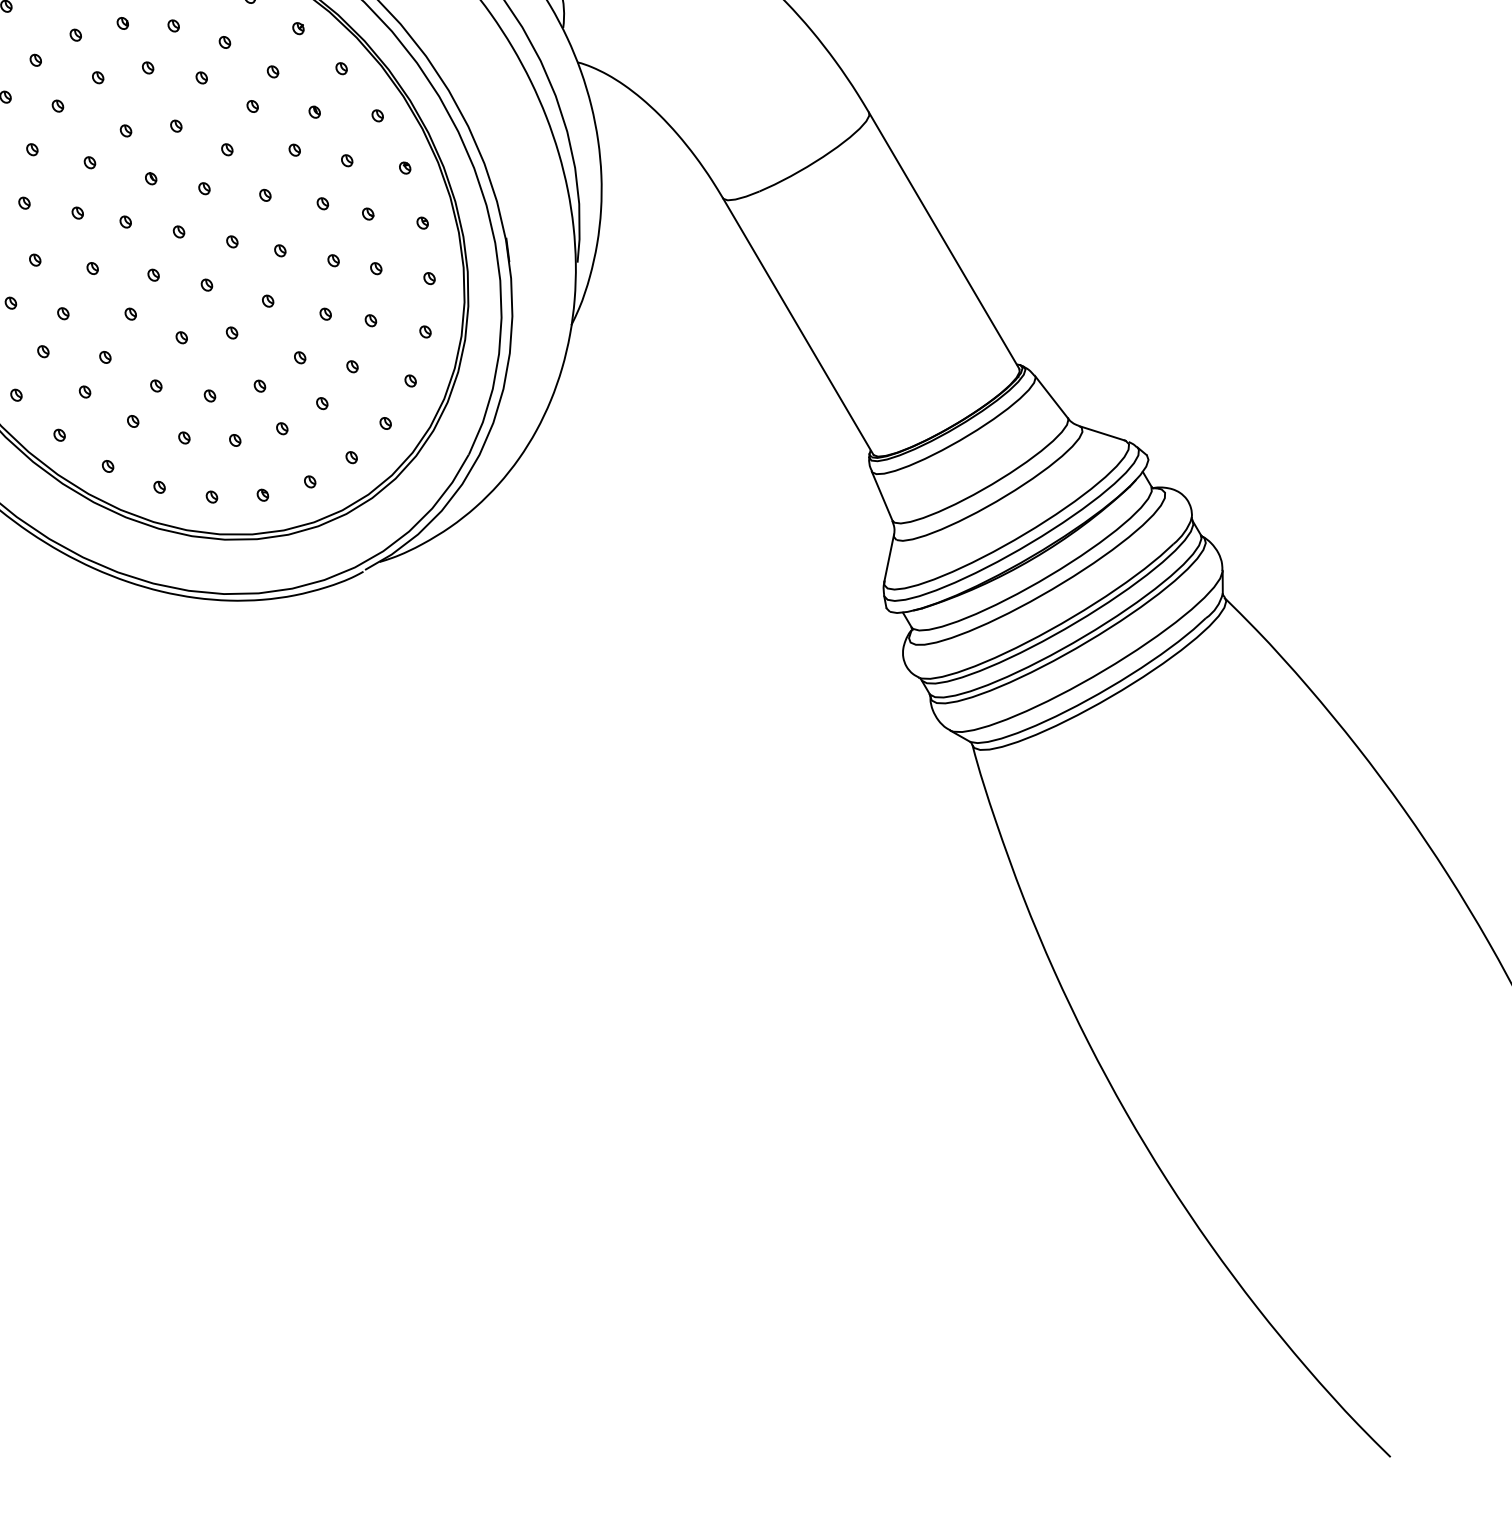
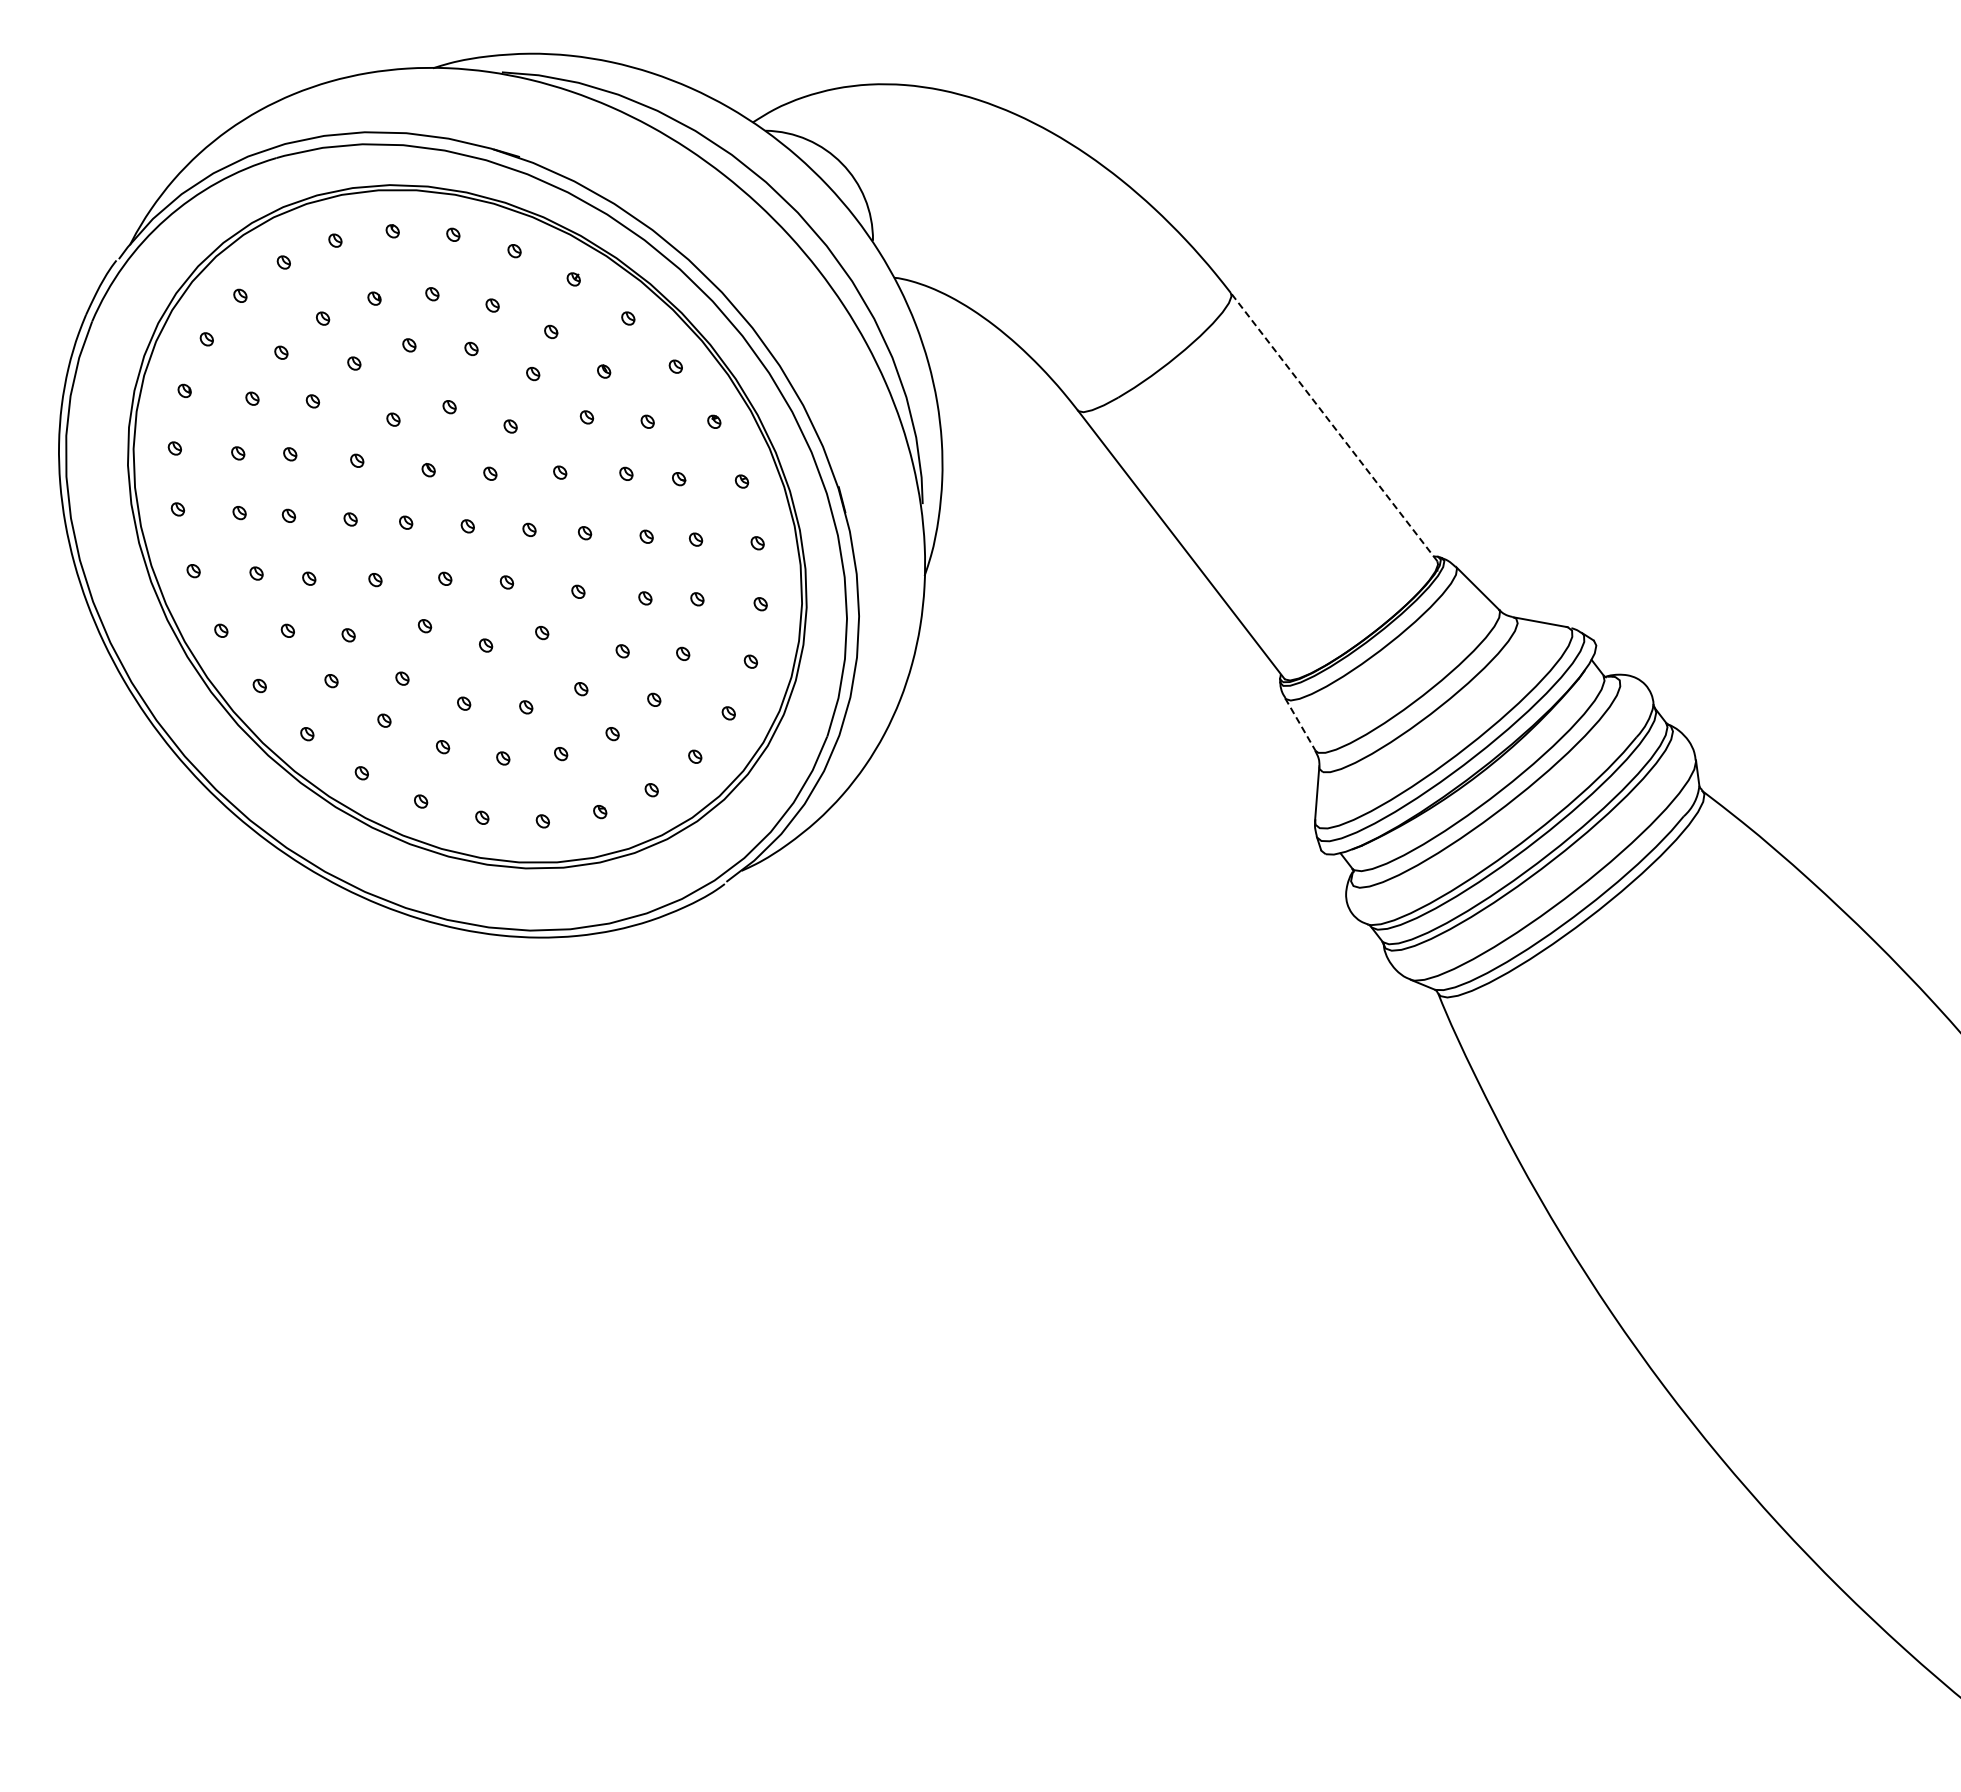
line: (943, 240) -> (1333, 426), solid -> dashed
line: (882, 496) -> (1300, 725), solid -> dashed

